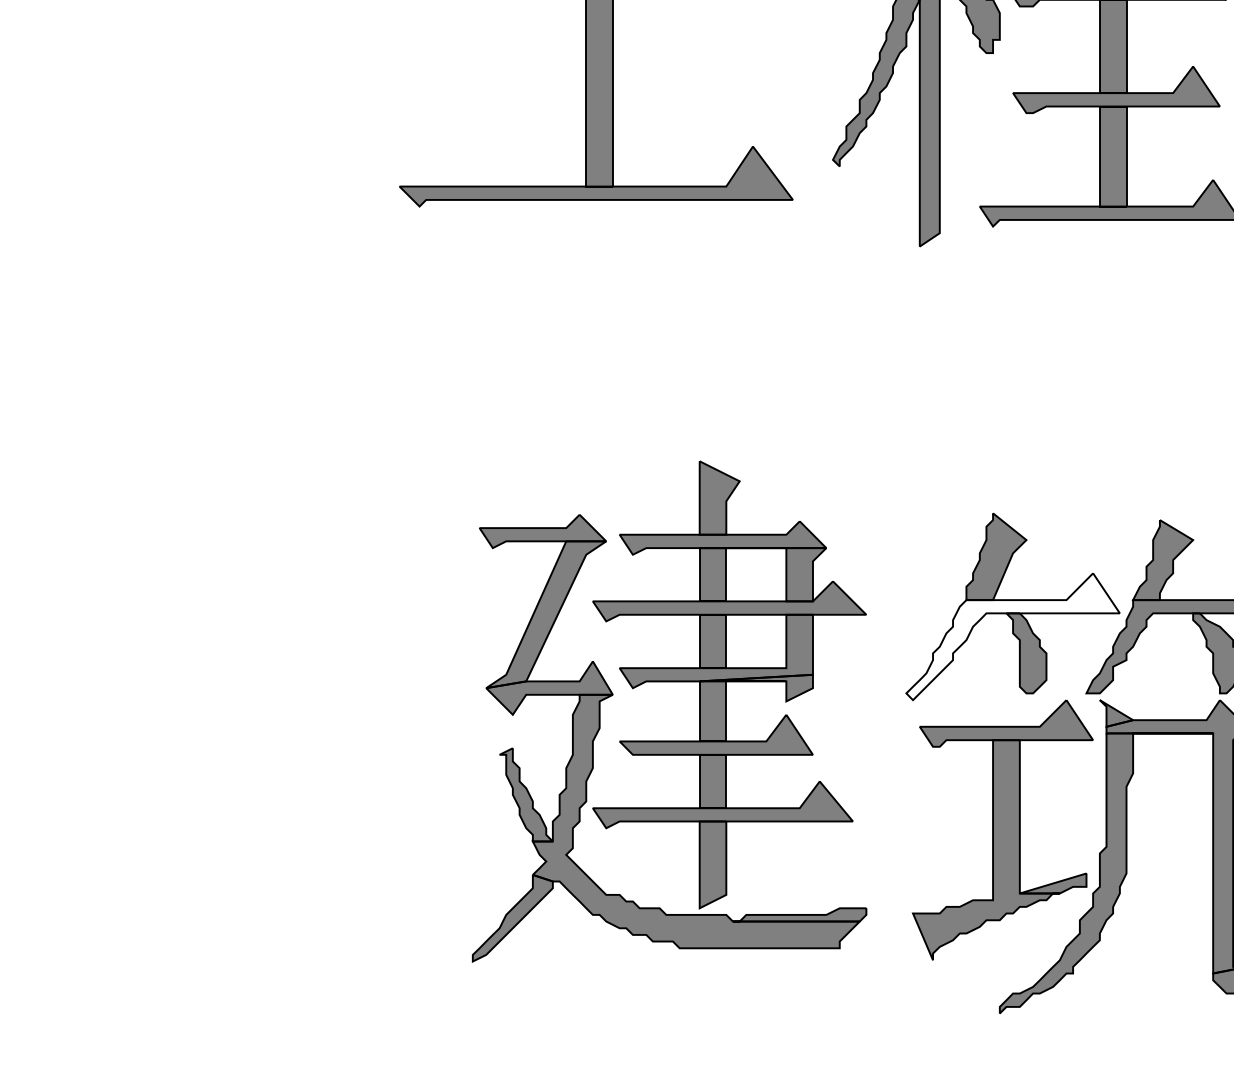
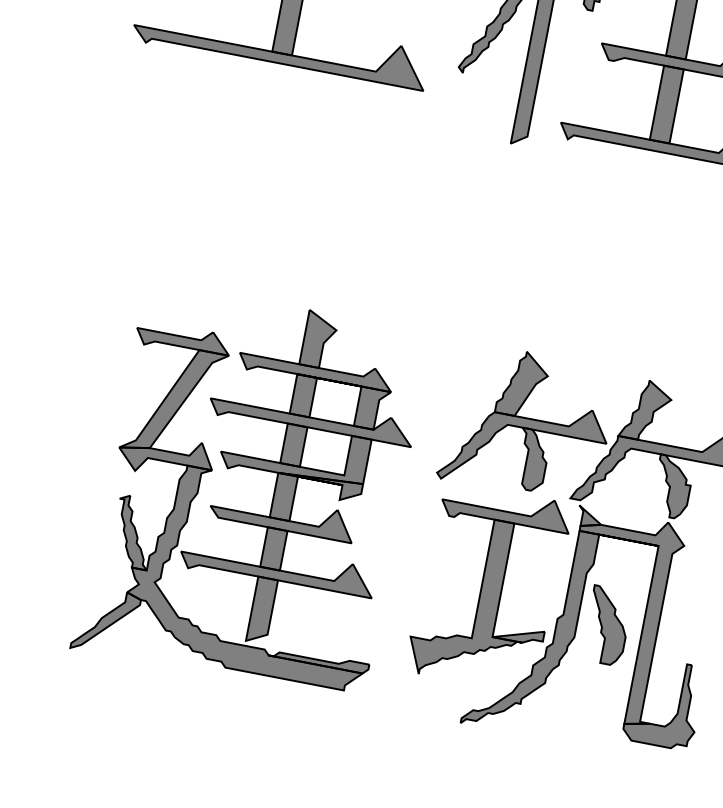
fill: (1012, 636) -> (523, 445), added
part: (669, 682) -> (255, 469), moved
part: (1166, 850) -> (607, 626), added

